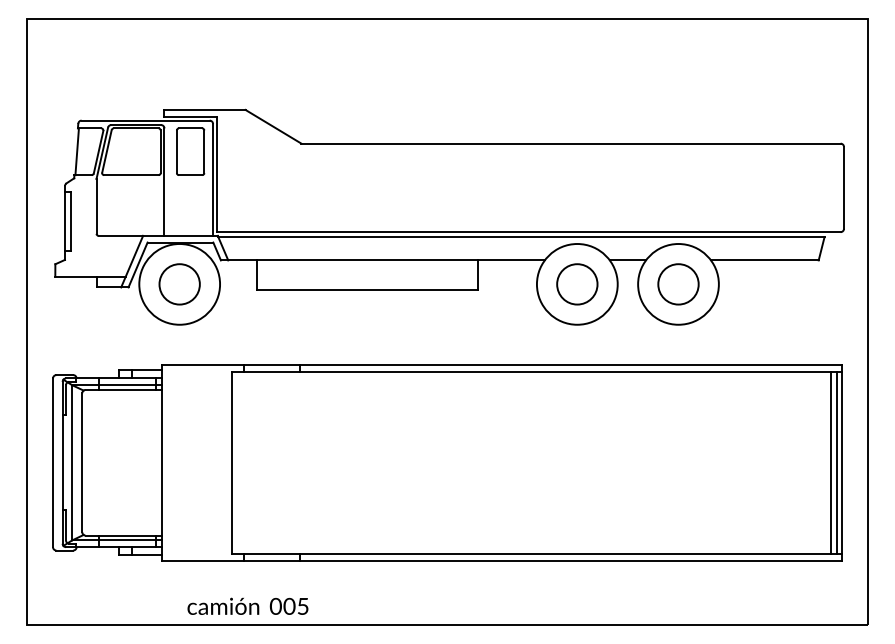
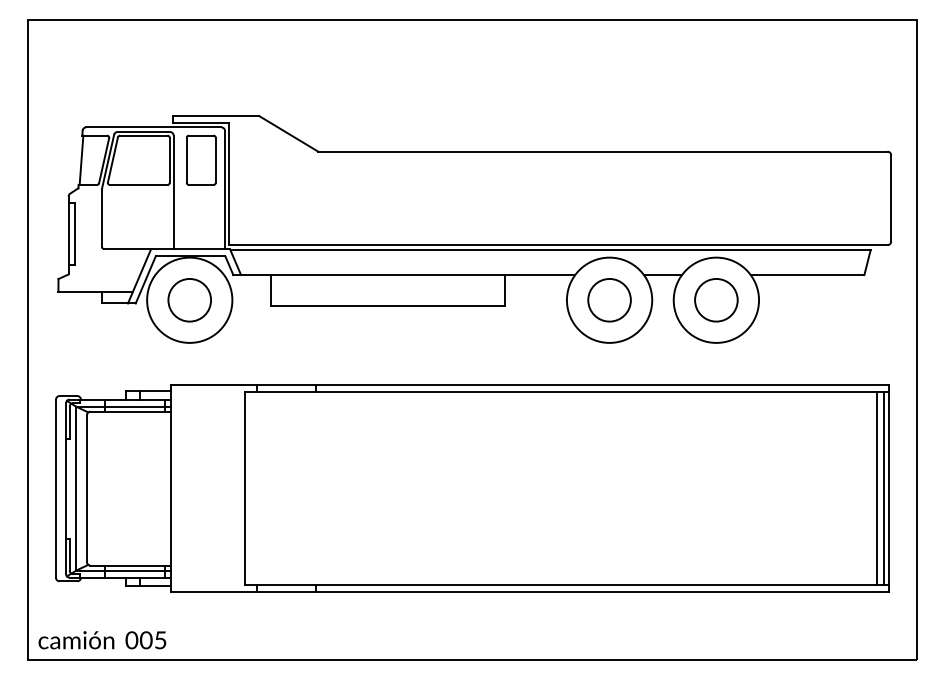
text: (247, 605) -> (101, 639), moved

